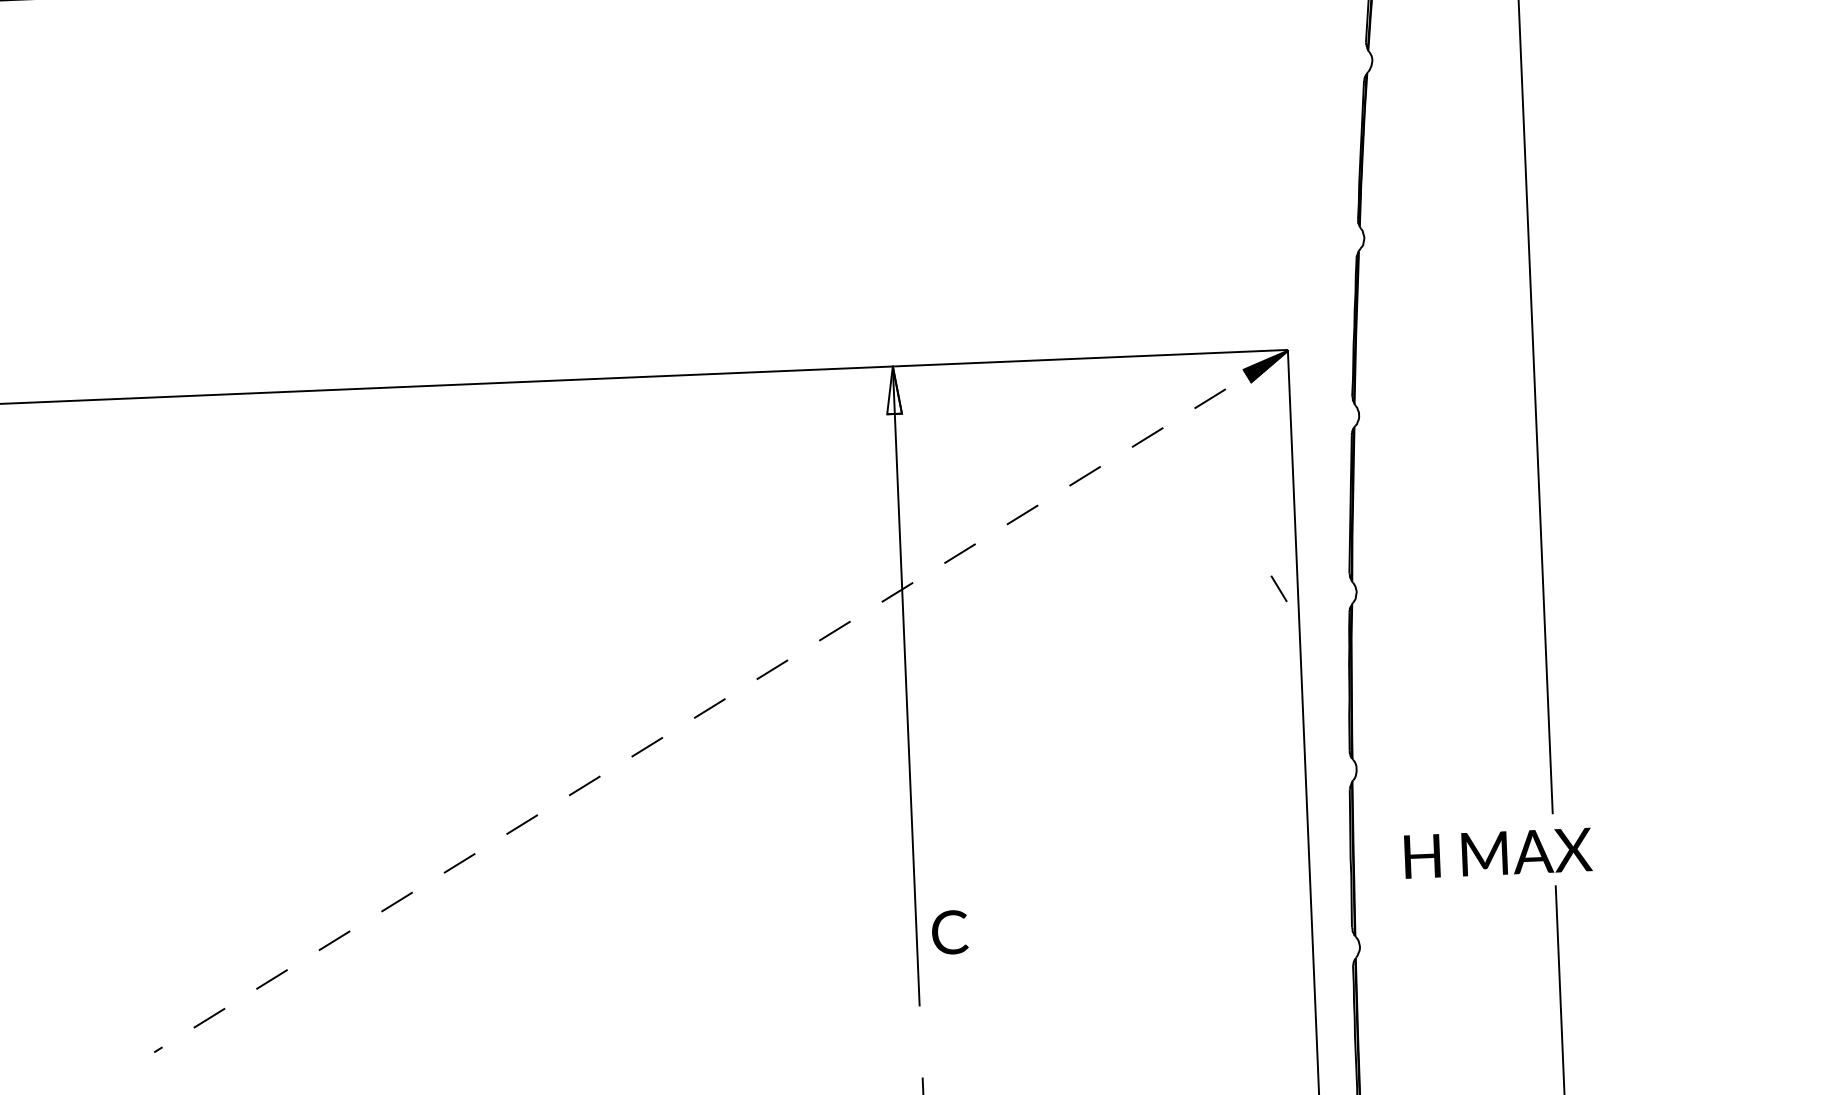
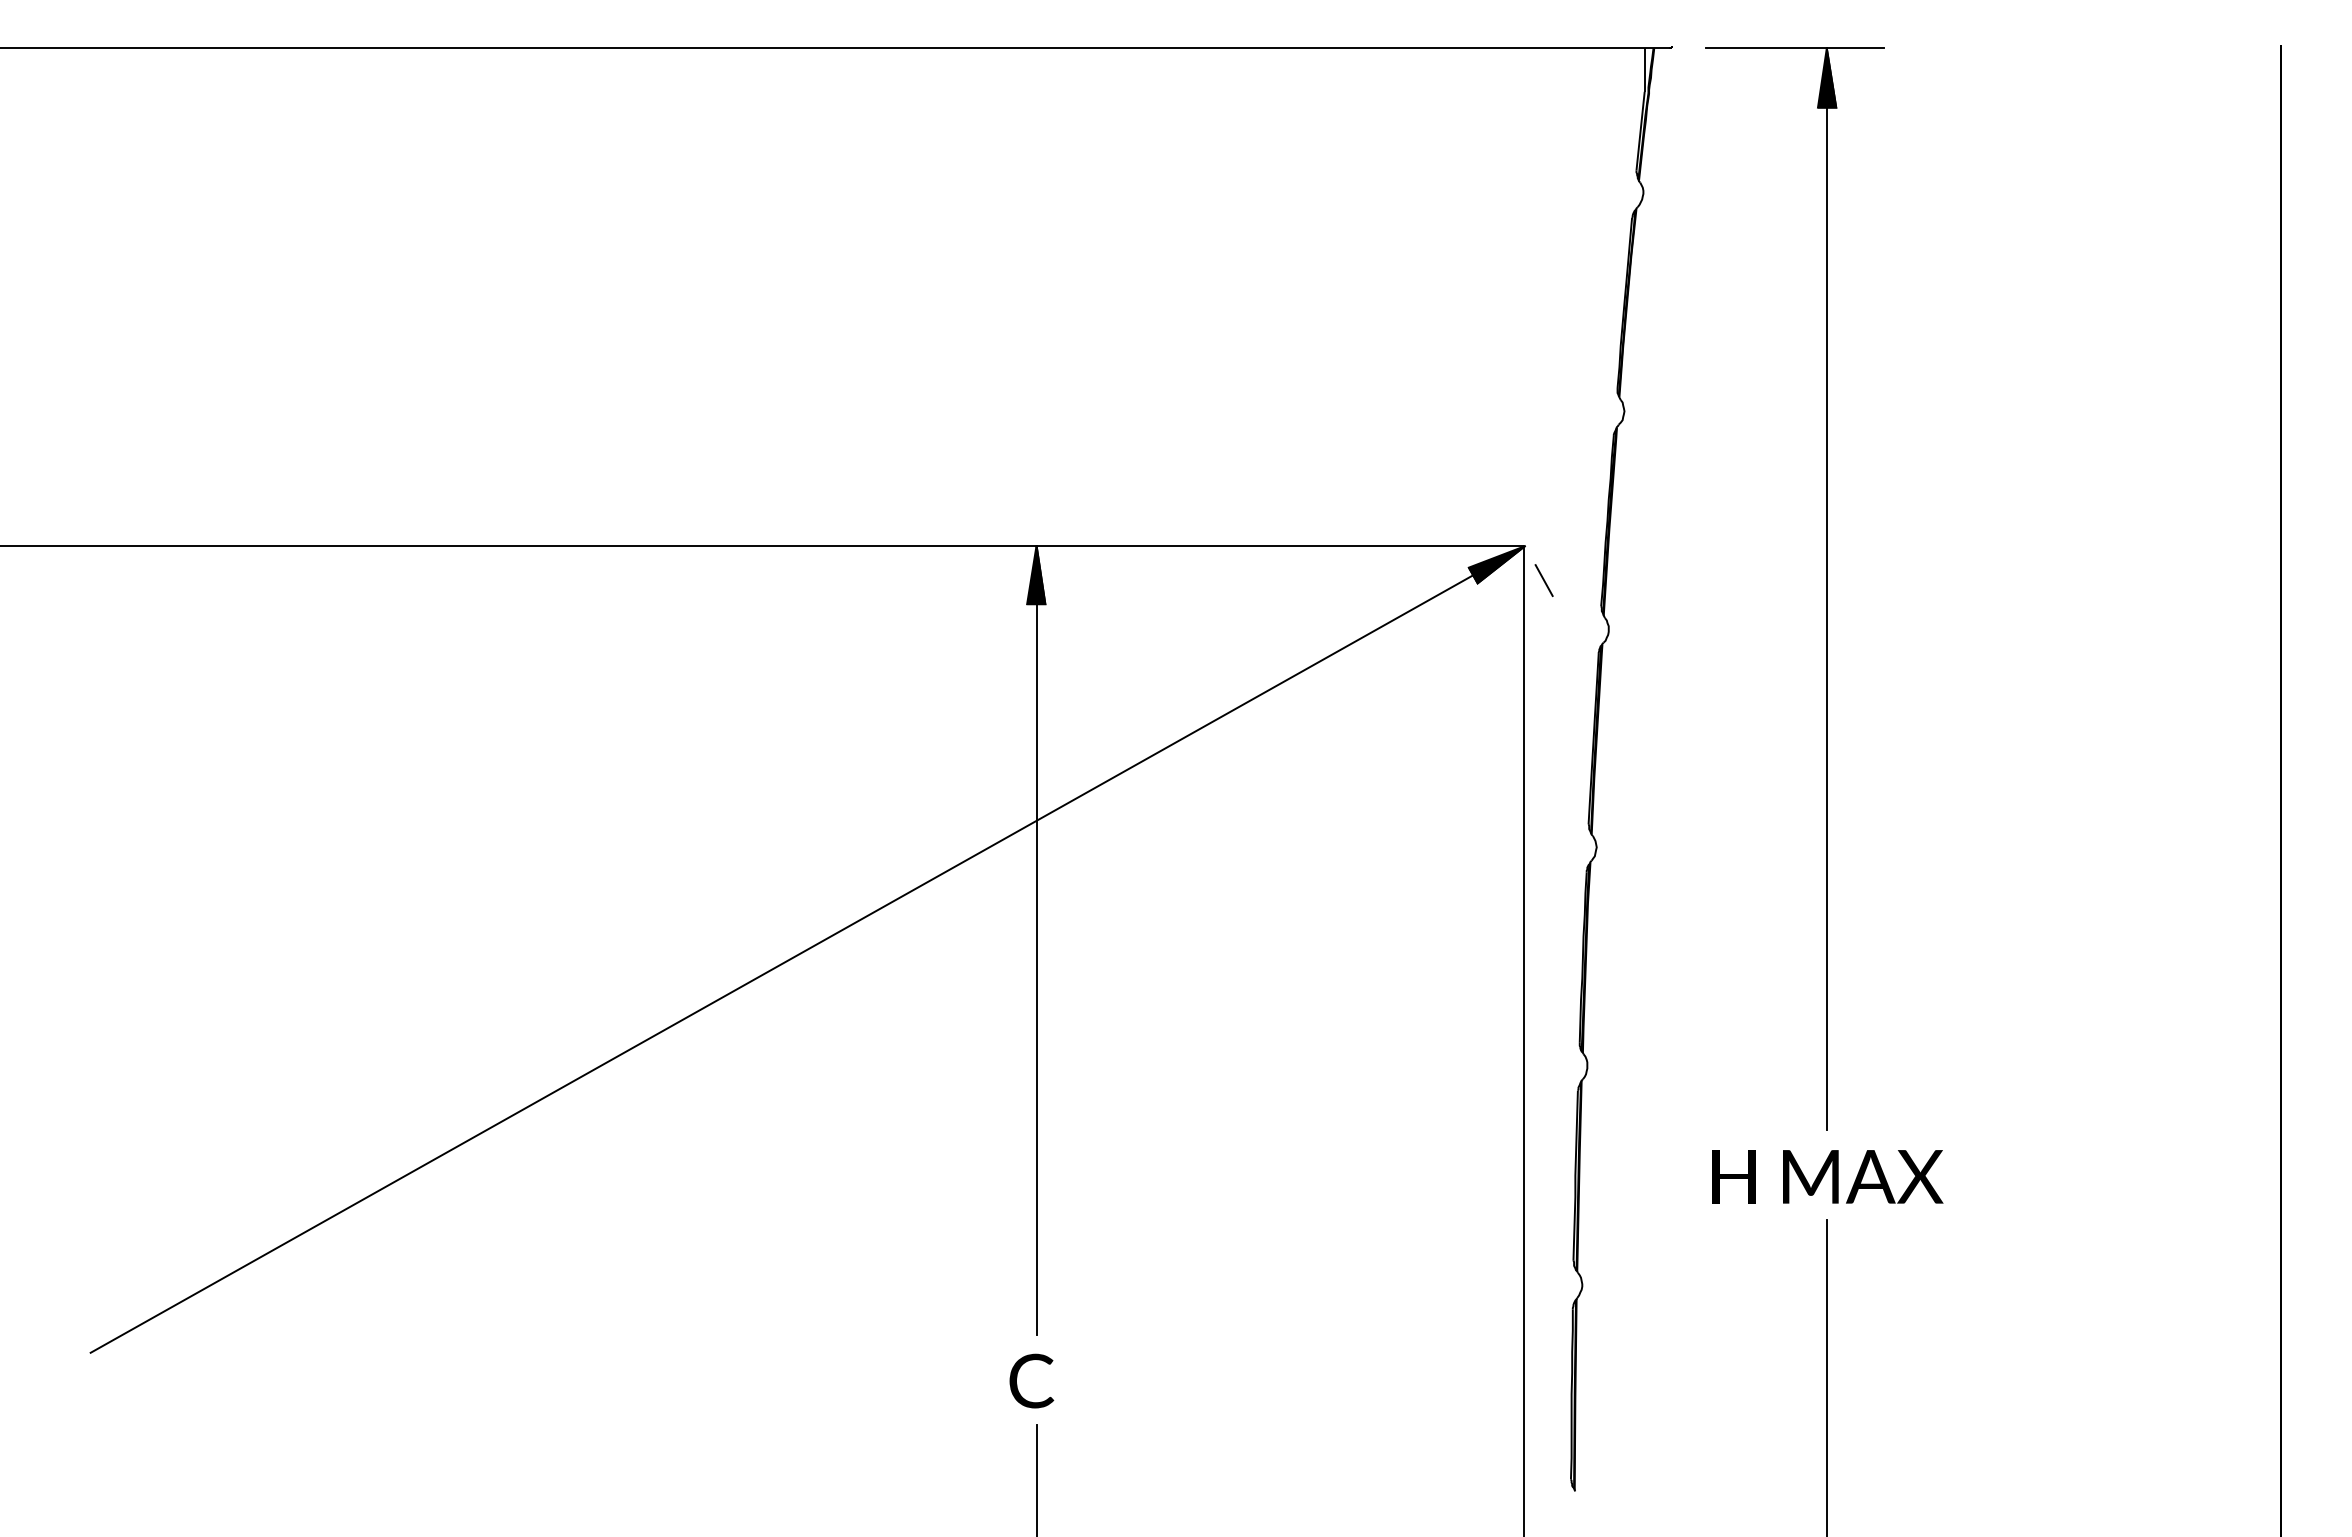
fill: (893, 389) -> (1036, 574), added
line: (1278, 588) -> (1543, 580), moved
line: (721, 701) -> (807, 949), dashed -> solid
text: (1498, 853) -> (1827, 1176), moved
text: (949, 931) -> (1031, 1380), moved

